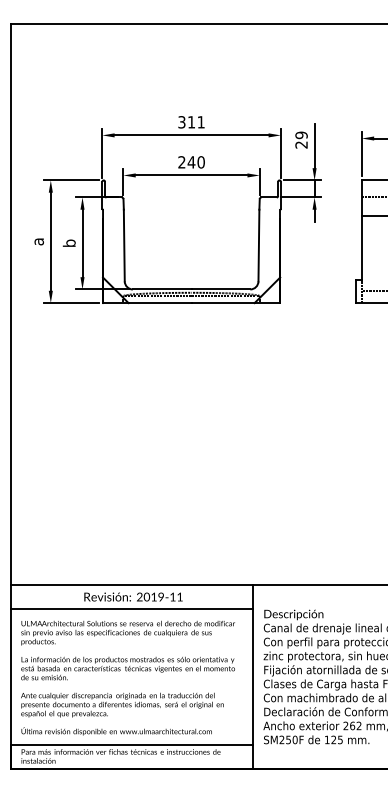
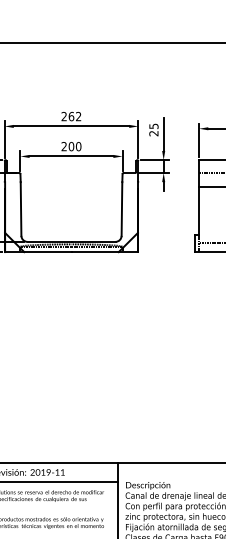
text: (191, 122) -> (71, 116), 311 -> 262
text: (301, 135) -> (153, 126), 29 -> 25
text: (191, 162) -> (71, 146), 240 -> 200

